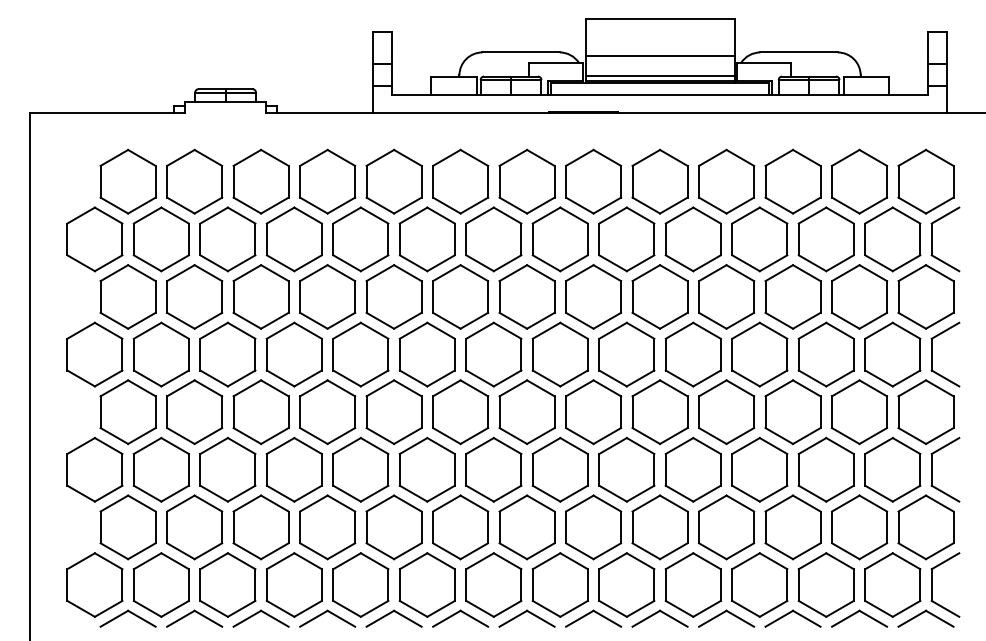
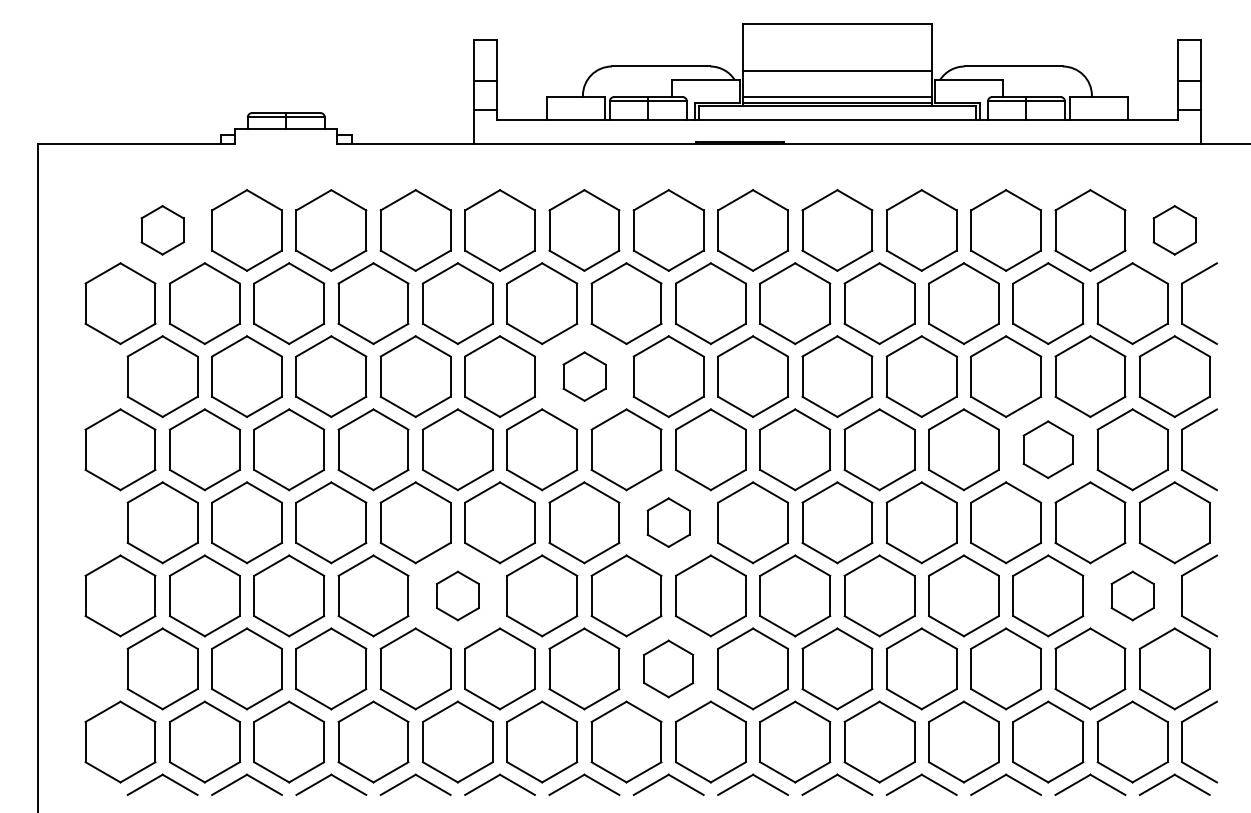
part: (127, 181) -> (161, 230), size x0.6
part: (925, 181) -> (1174, 230), size x0.6
part: (460, 296) -> (584, 376), size x0.6
part: (825, 354) -> (1047, 449), size x0.7
part: (526, 411) -> (667, 521), size x0.6
part: (360, 469) -> (457, 595), size x0.6
part: (892, 469) -> (1132, 595), size x0.6
part: (526, 527) -> (667, 669), size x0.7

